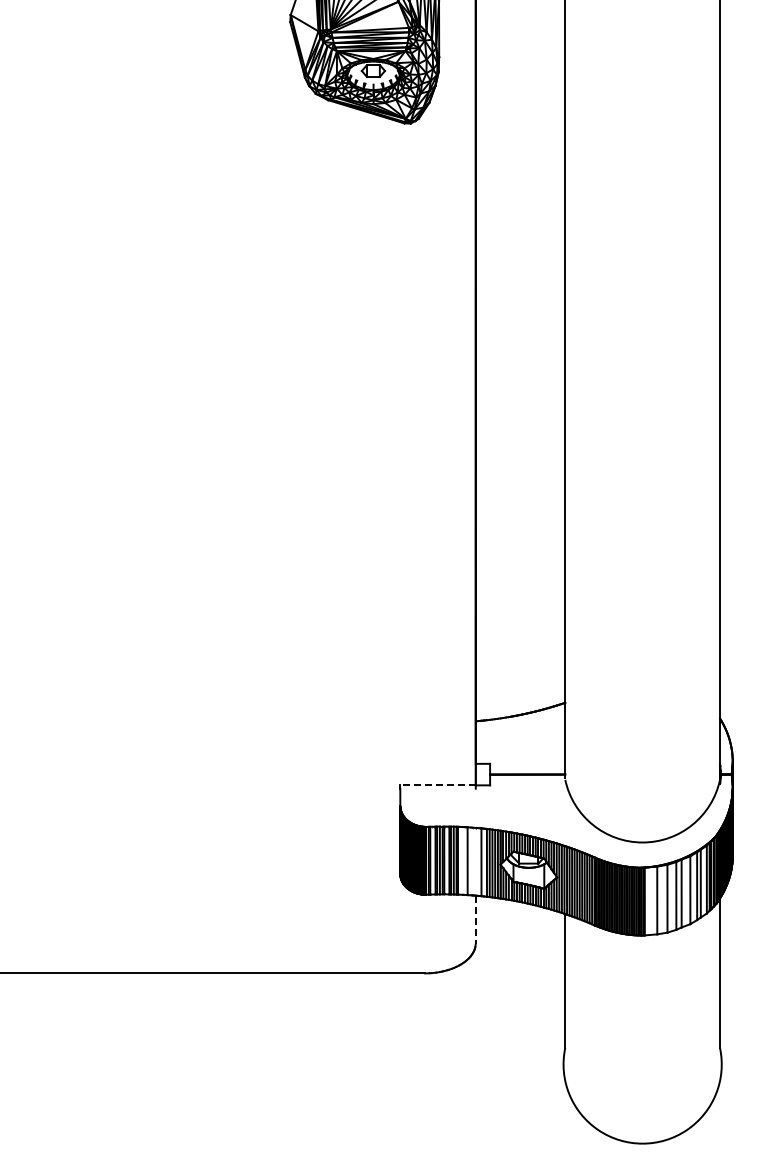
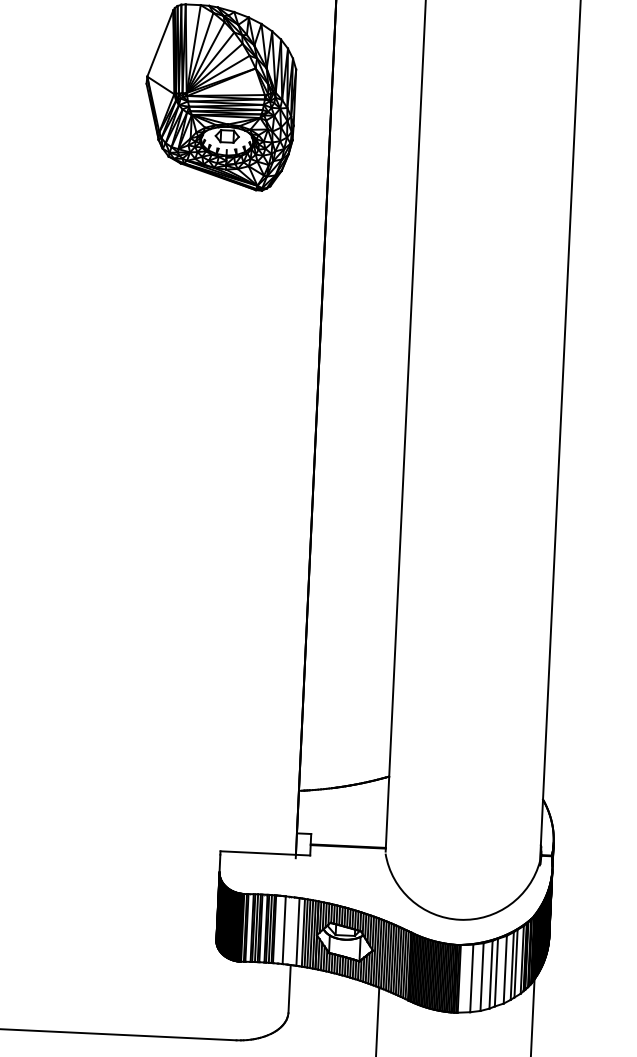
line: (438, 785) -> (258, 853), dashed -> solid
line: (475, 920) -> (289, 989), dashed -> solid

